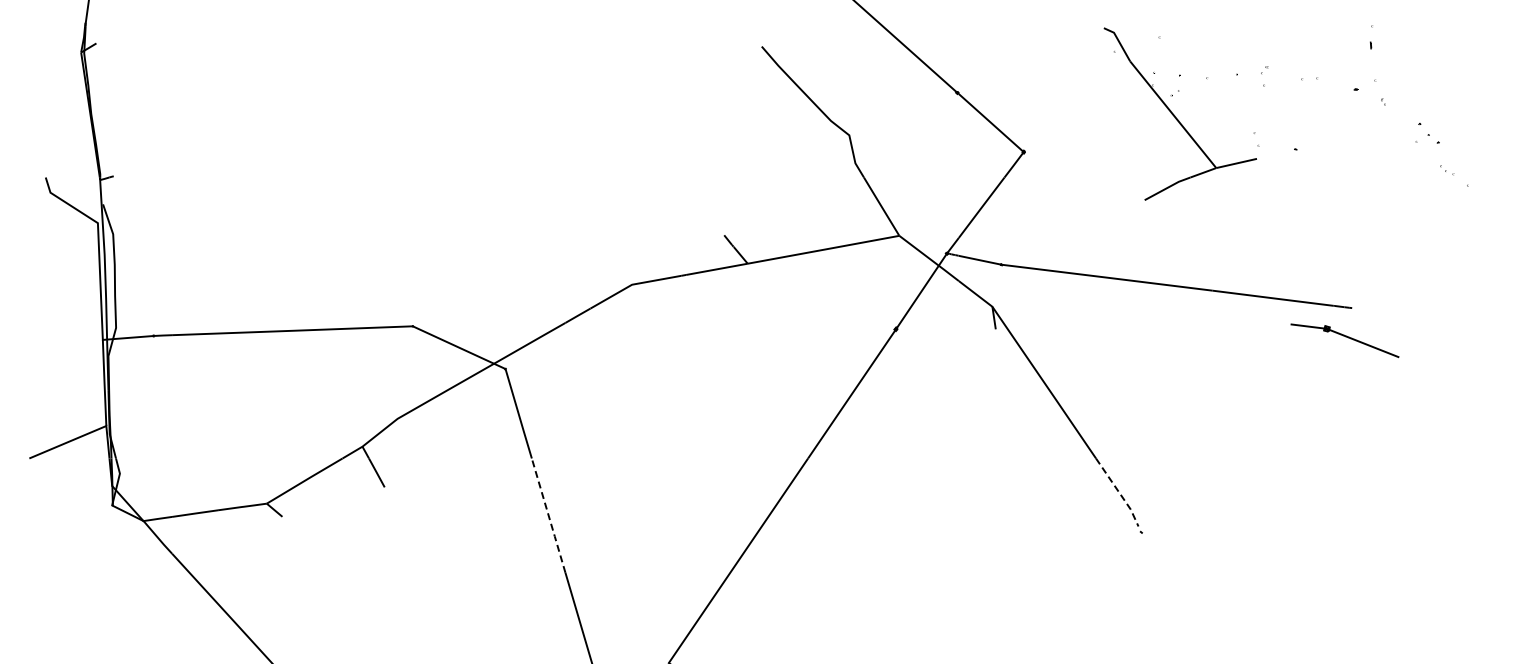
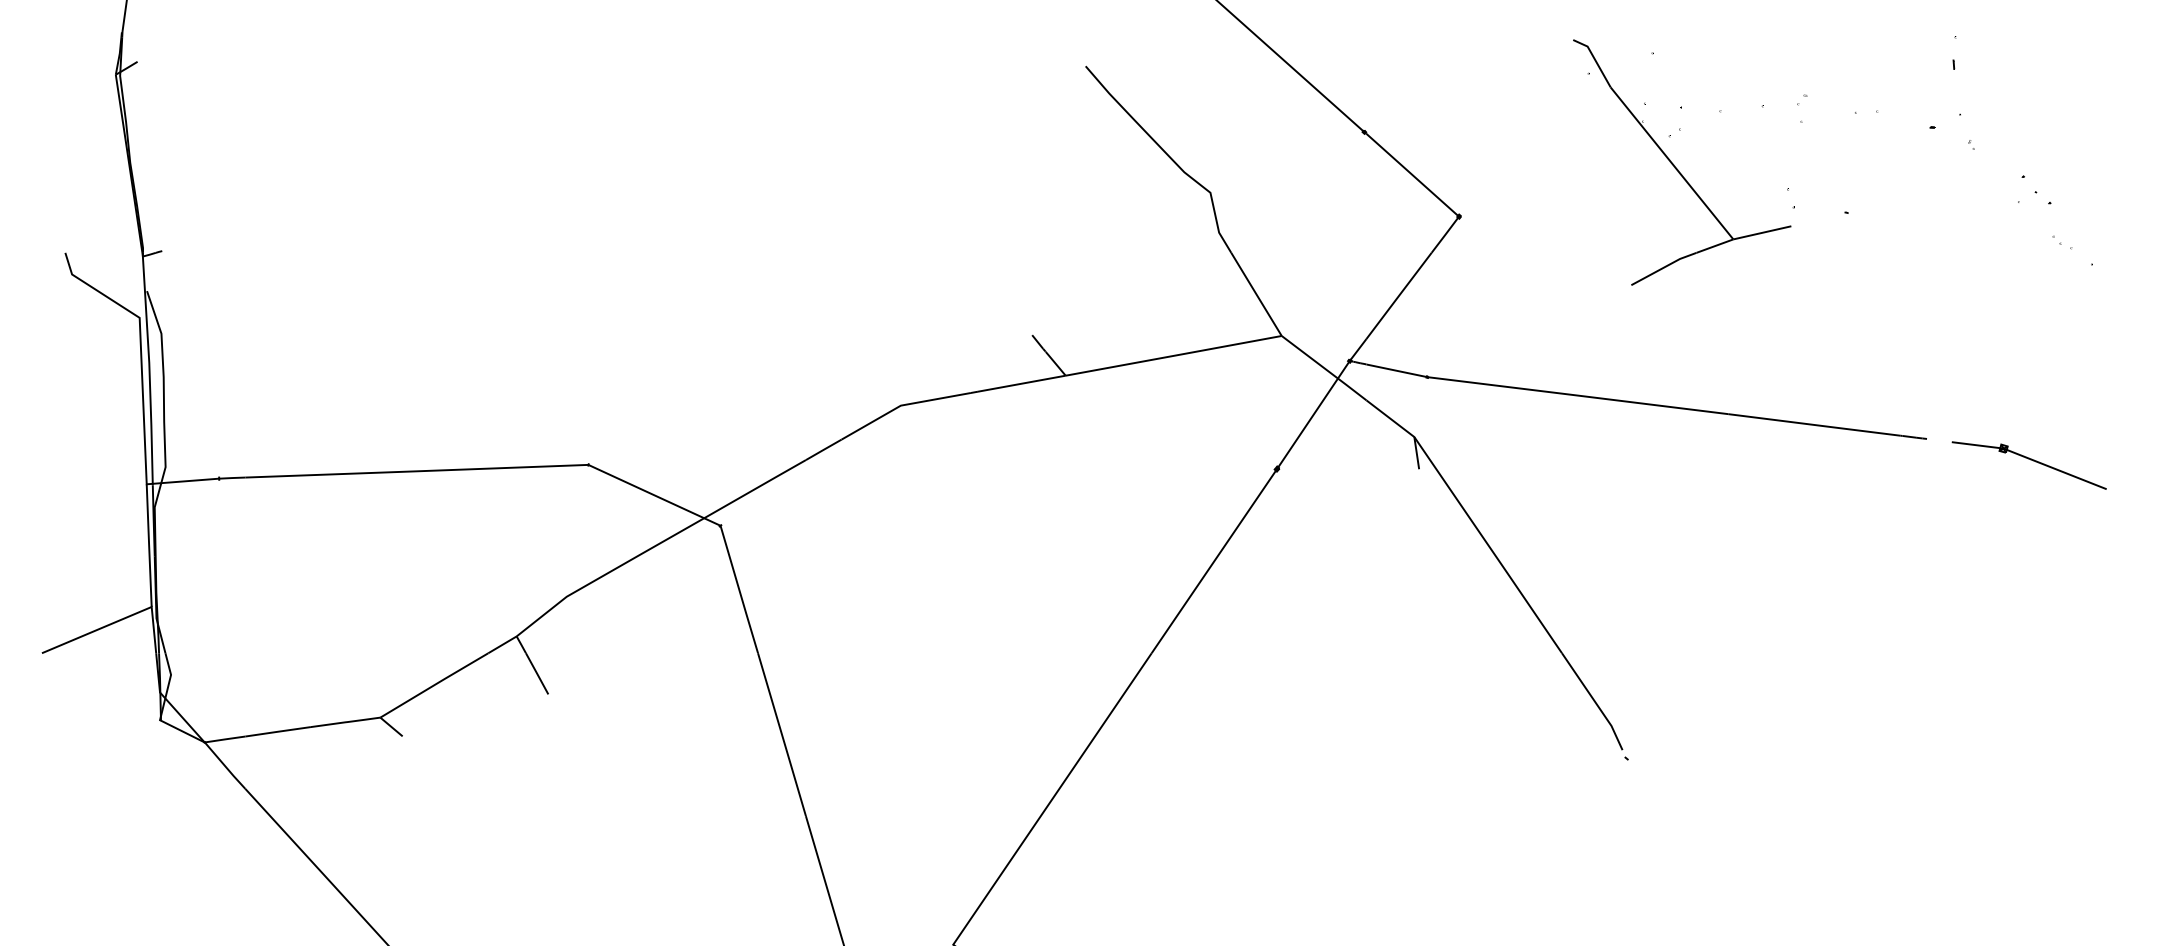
part: (1344, 340) -> (2028, 465), moved
line: (1119, 492) -> (1595, 701), dashed -> solid
line: (548, 515) -> (781, 734), dashed -> solid

